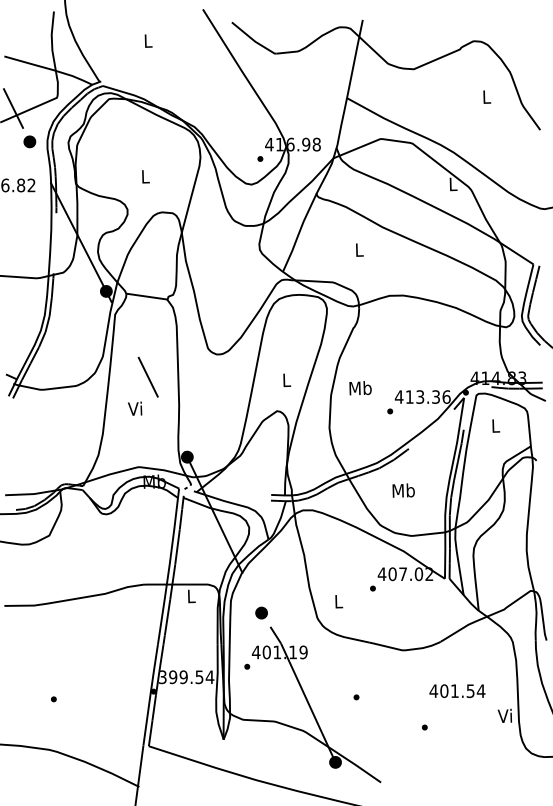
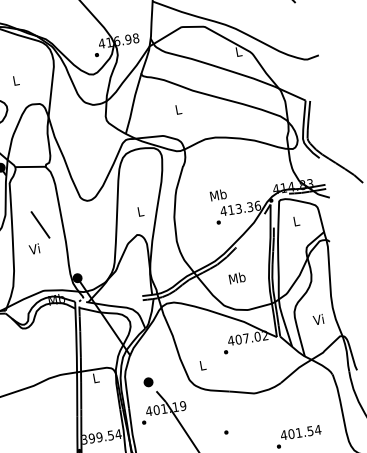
text: (360, 388) -> (218, 195), moved
text: (457, 691) -> (300, 432), moved
text: (504, 715) -> (318, 319), moved

